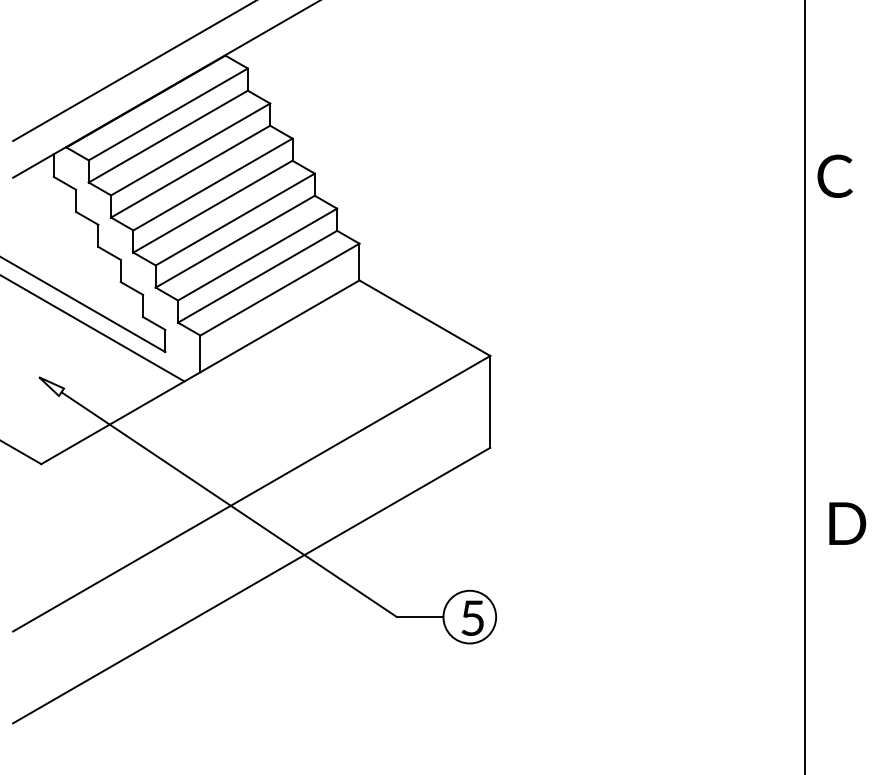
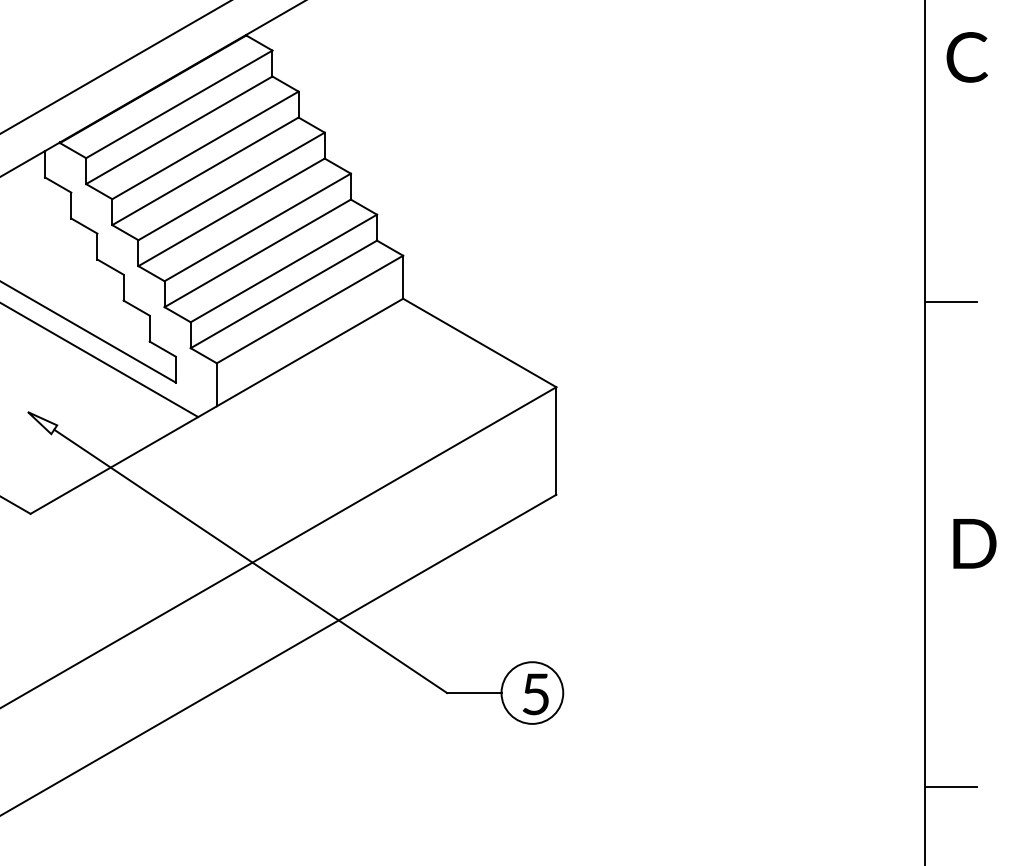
text: (834, 175) -> (966, 56), moved
line: (826, 283) -> (950, 302), added
text: (847, 523) -> (974, 543), moved
line: (826, 697) -> (950, 787), added

